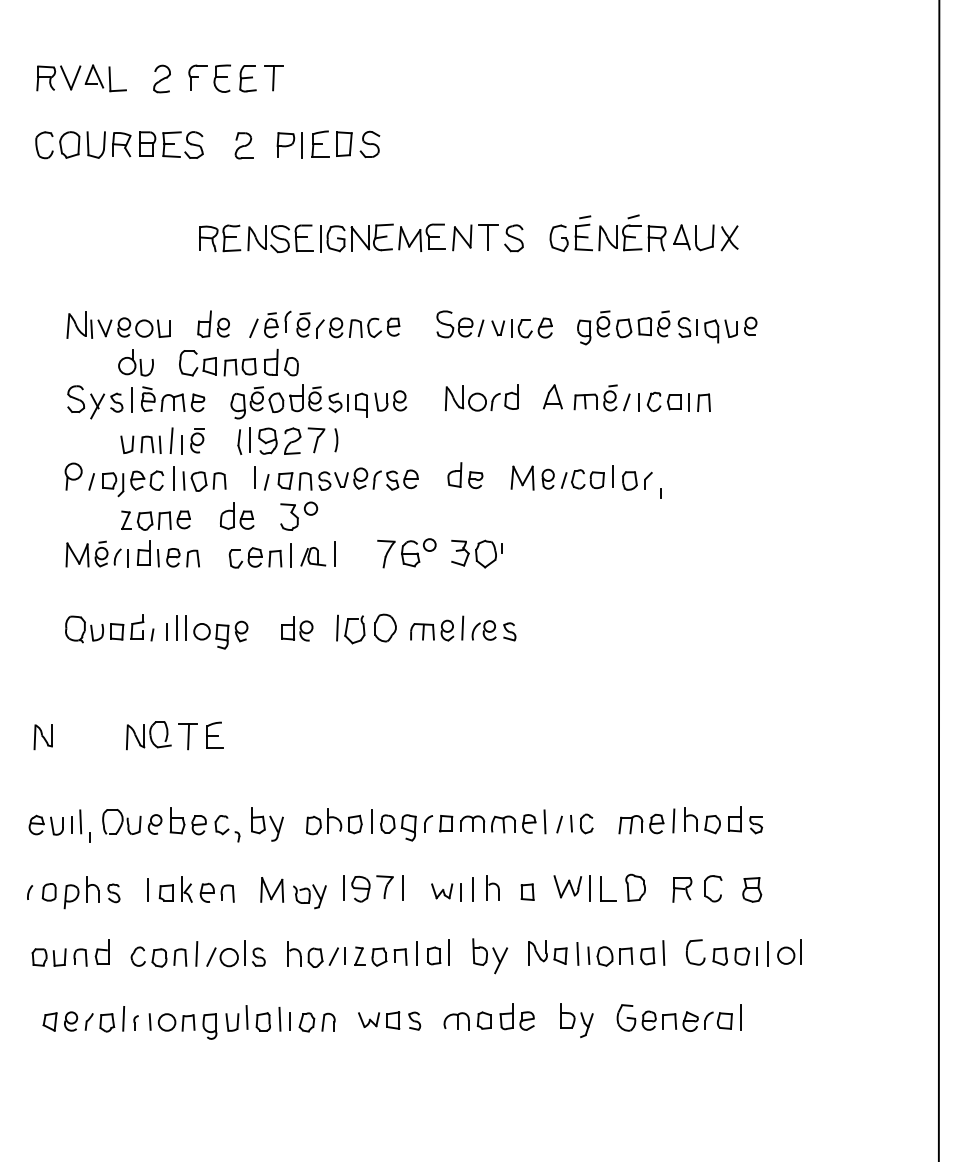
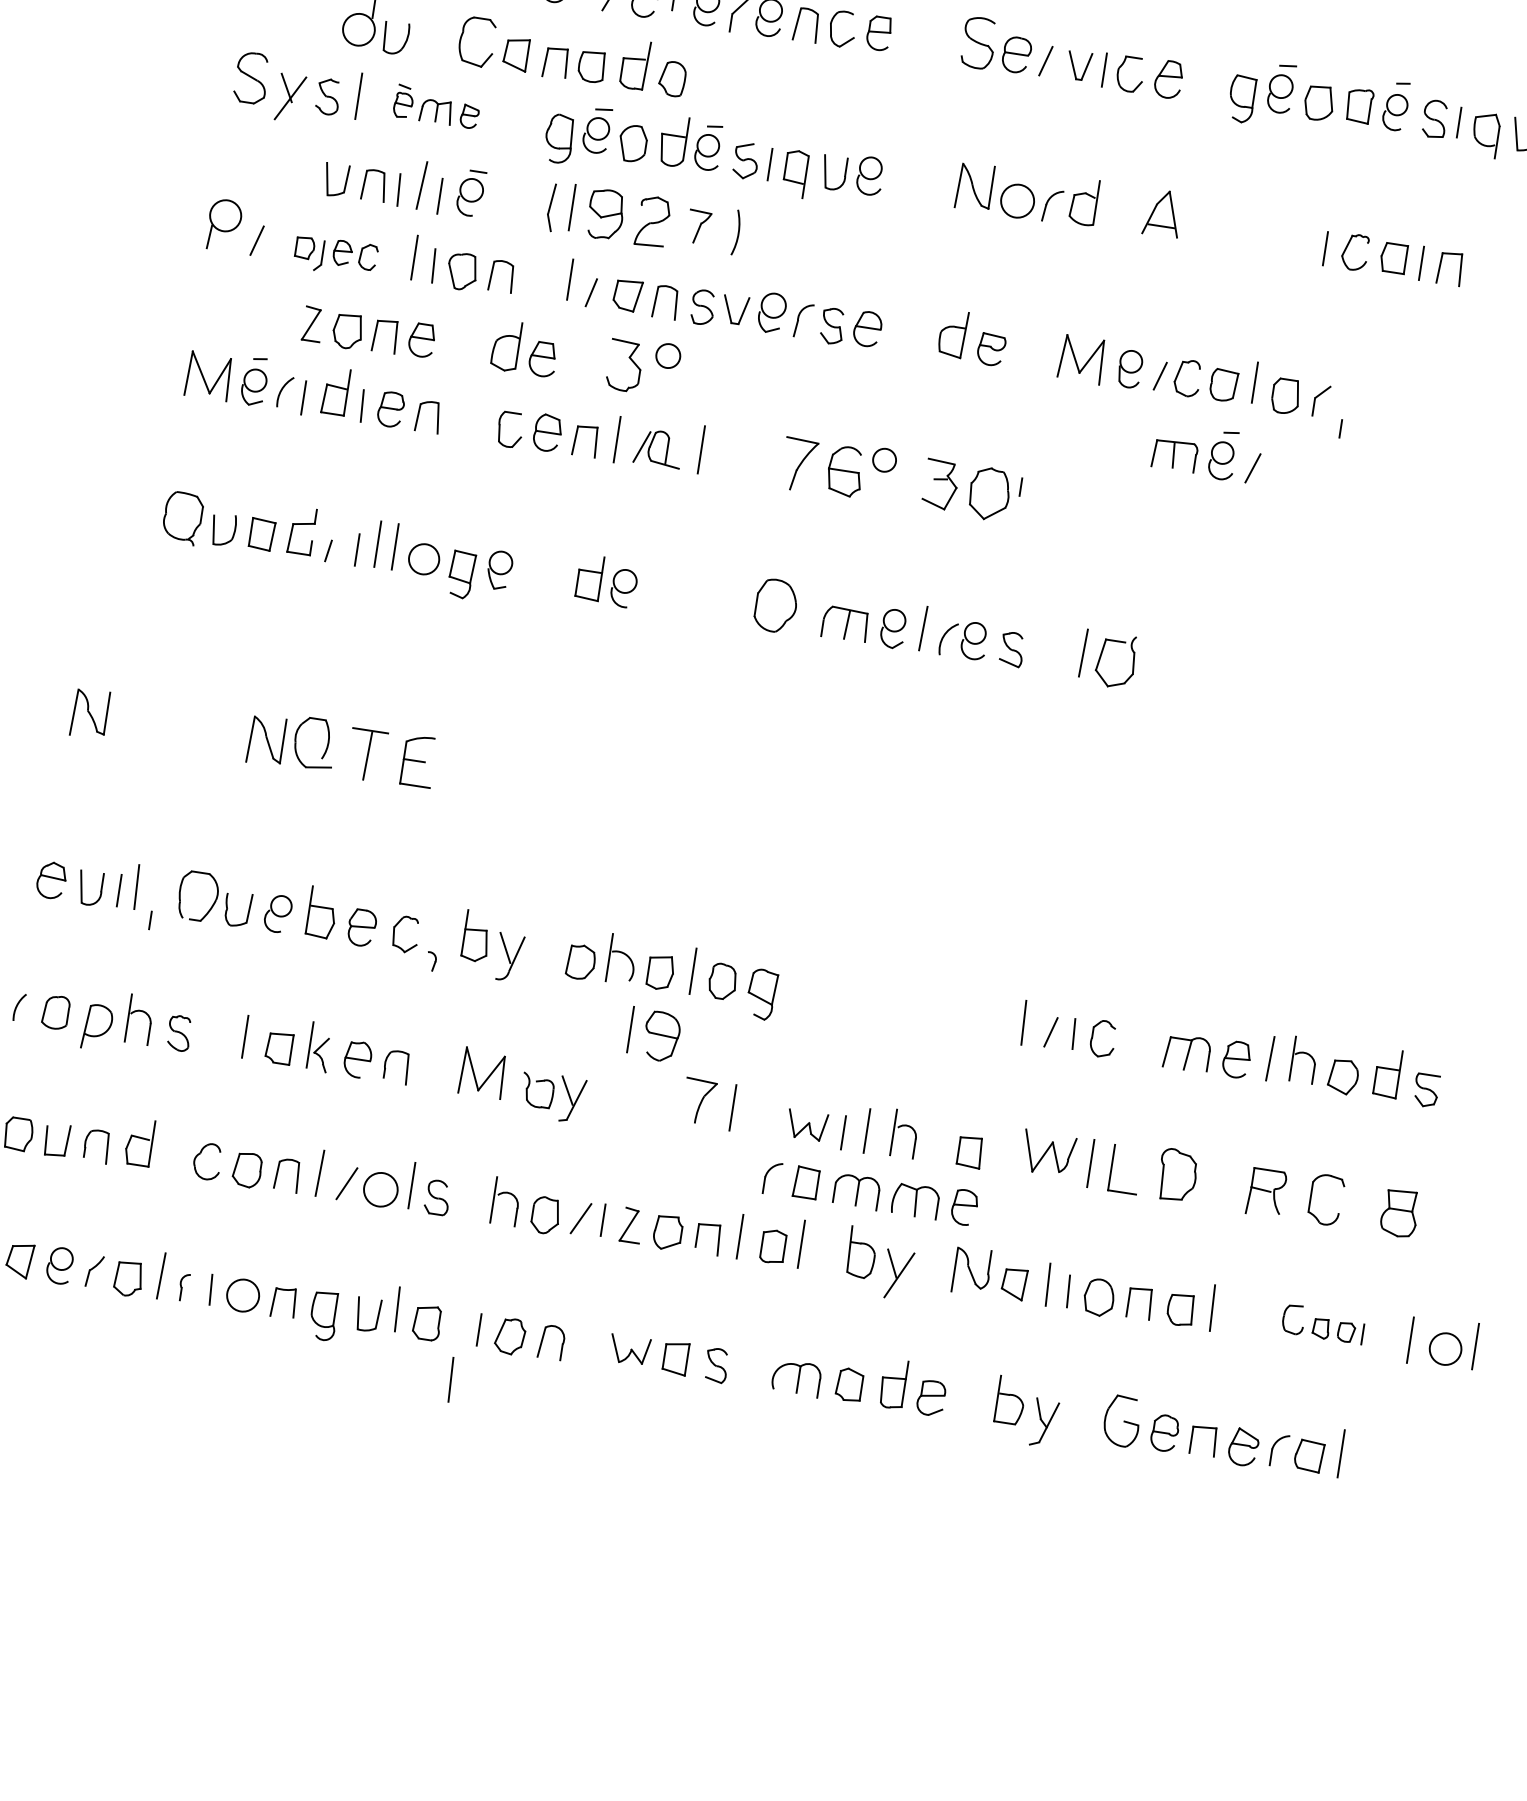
part: (601, 397) -> (1206, 451), moved
part: (173, 399) -> (437, 107), size x0.7
part: (316, 440) -> (698, 227), size x0.7
part: (133, 483) -> (336, 255), size x0.7
part: (350, 629) -> (1107, 659), moved
part: (480, 823) -> (871, 1192), moved
part: (356, 888) -> (653, 1033), moved
part: (721, 952) -> (1322, 1324), size x0.6
line: (279, 1019) -> (449, 1380), moved

